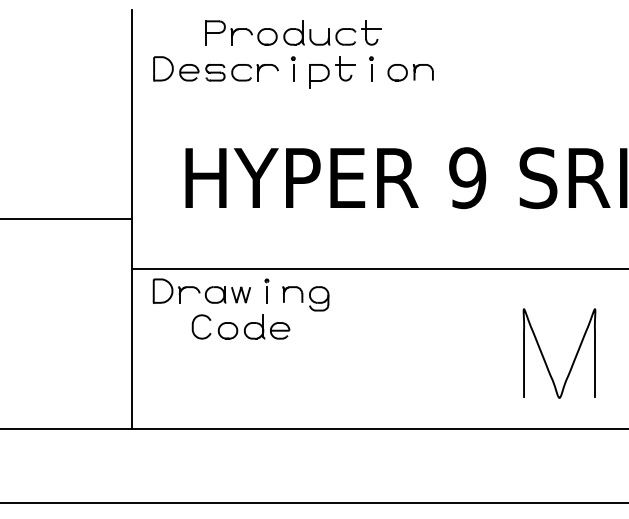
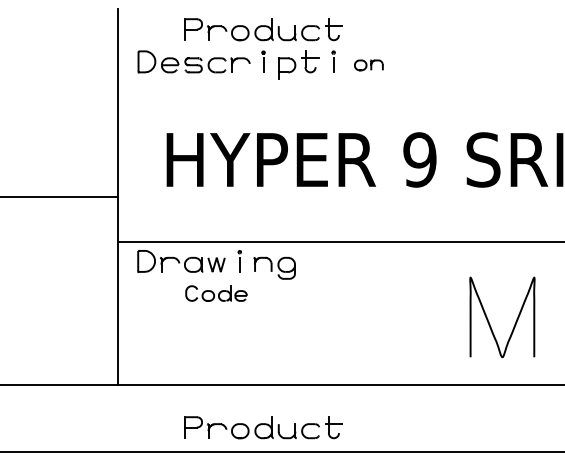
part: (410, 72) -> (368, 65), size x0.7
part: (240, 326) -> (216, 293), size x0.7
part: (293, 476) -> (263, 427), added

